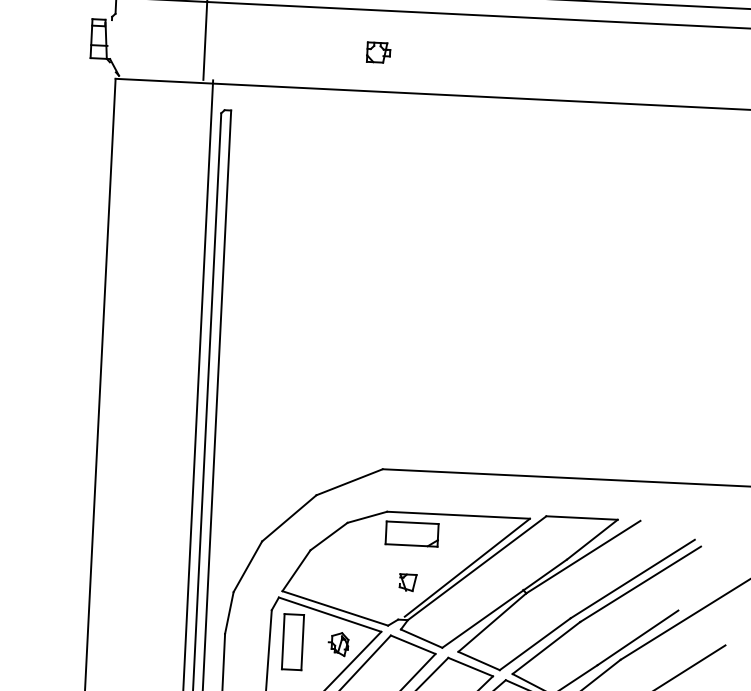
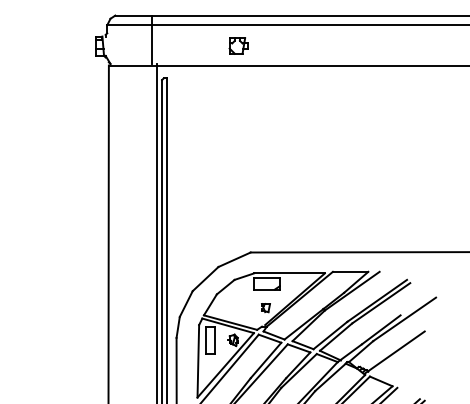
part: (378, 53) -> (238, 46), size x1.6

